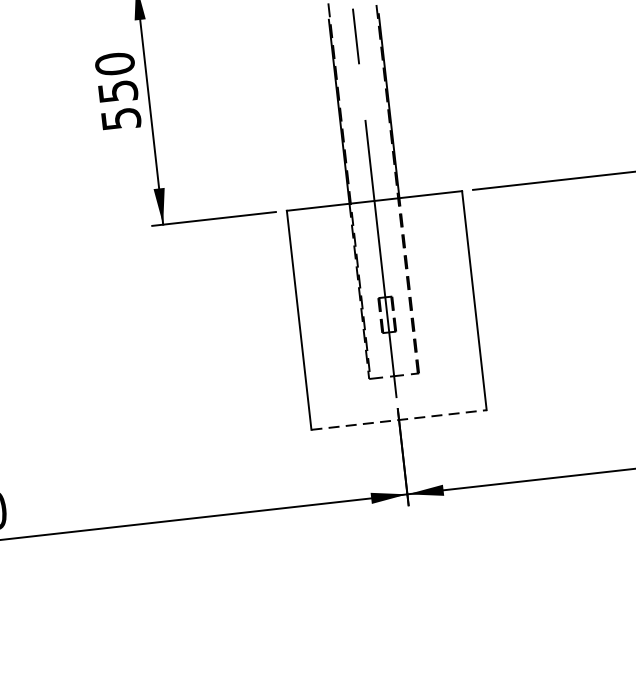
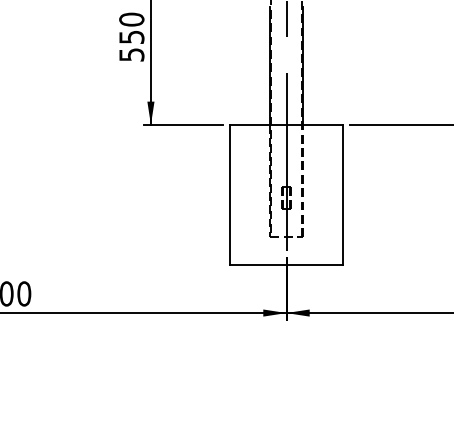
line: (399, 420) -> (286, 265), dashed -> solid

